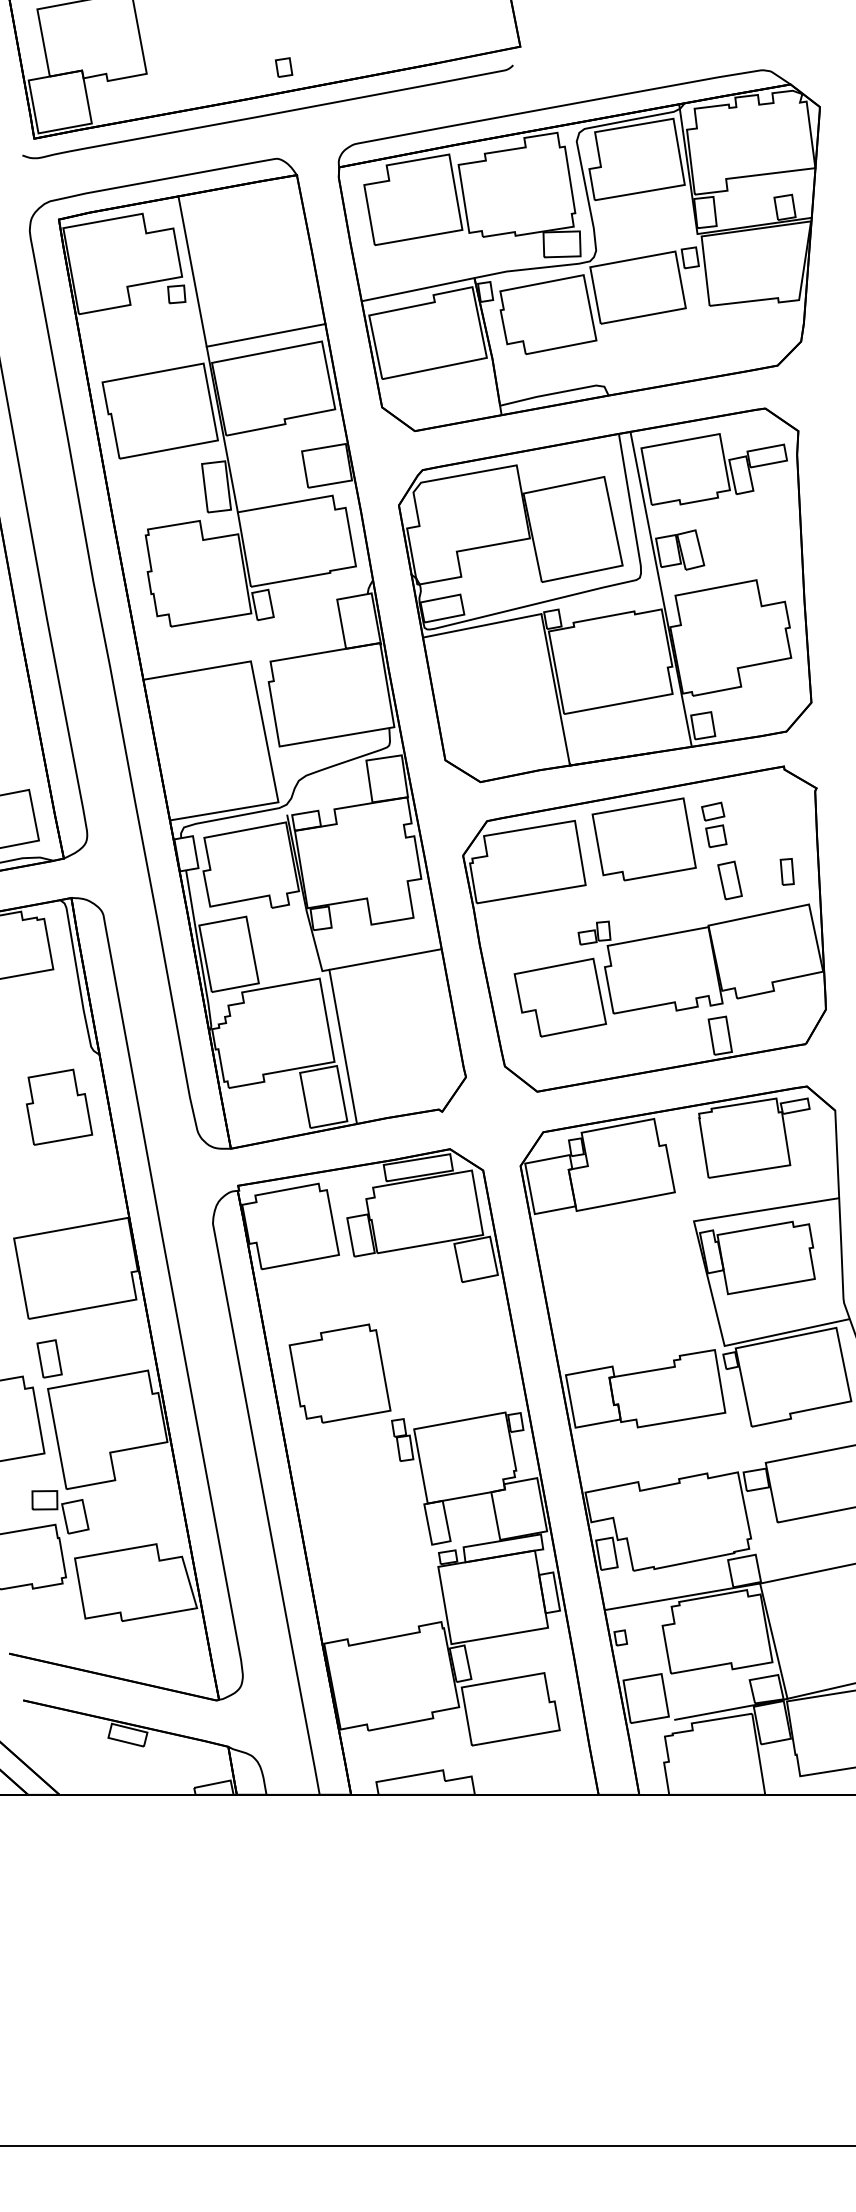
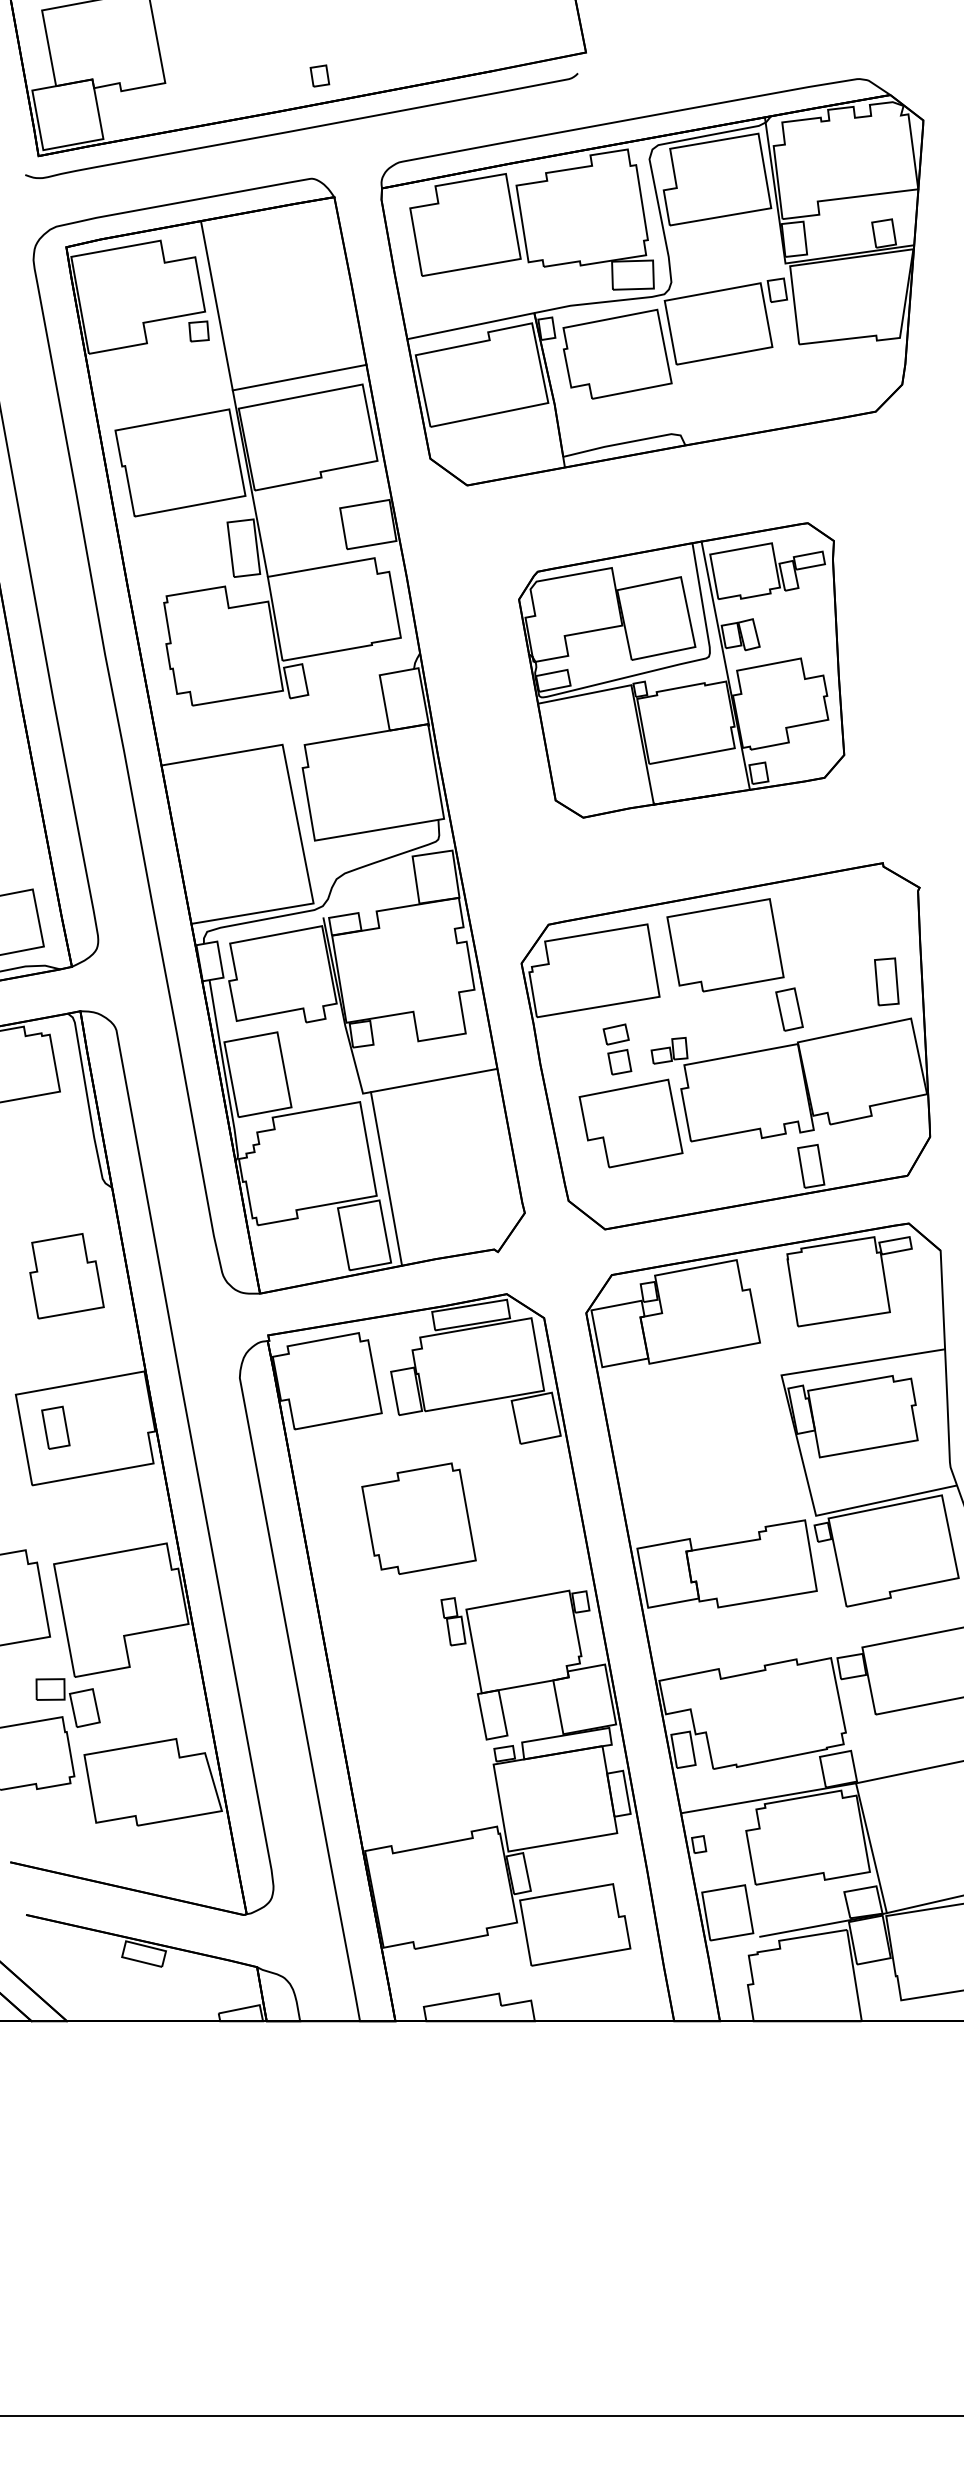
part: (605, 595) -> (681, 670), size x0.7
part: (714, 824) -> (617, 1048), moved
part: (786, 871) -> (885, 981), size x1.6
part: (729, 880) -> (788, 1009), moved
part: (59, 1106) -> (66, 1275), moved
part: (49, 1358) -> (55, 1427), moved
part: (339, 1373) -> (418, 1518), moved

